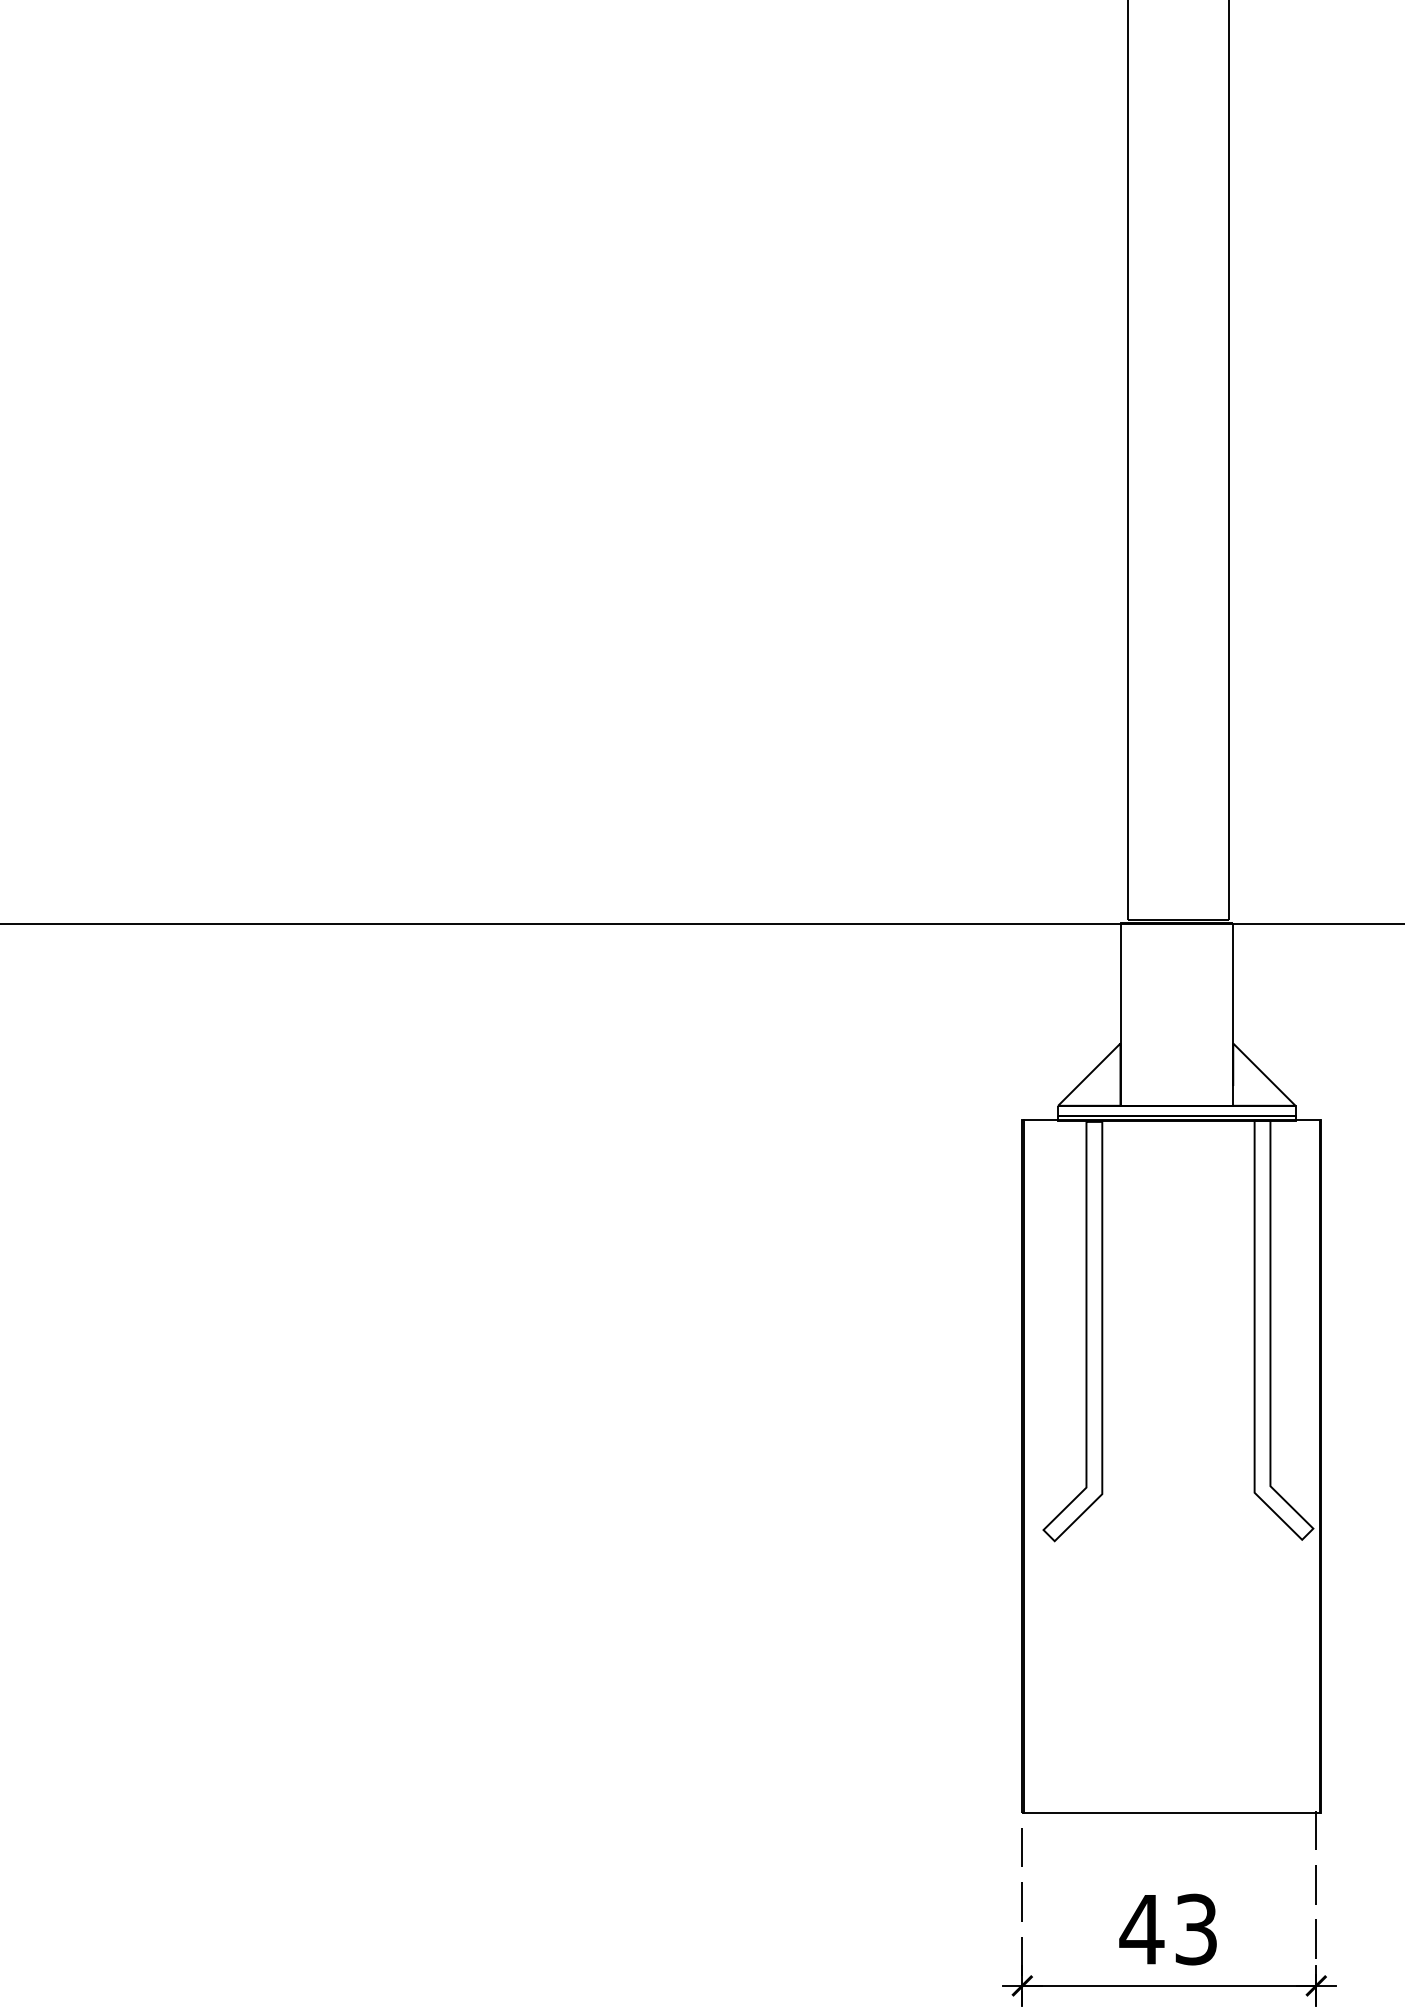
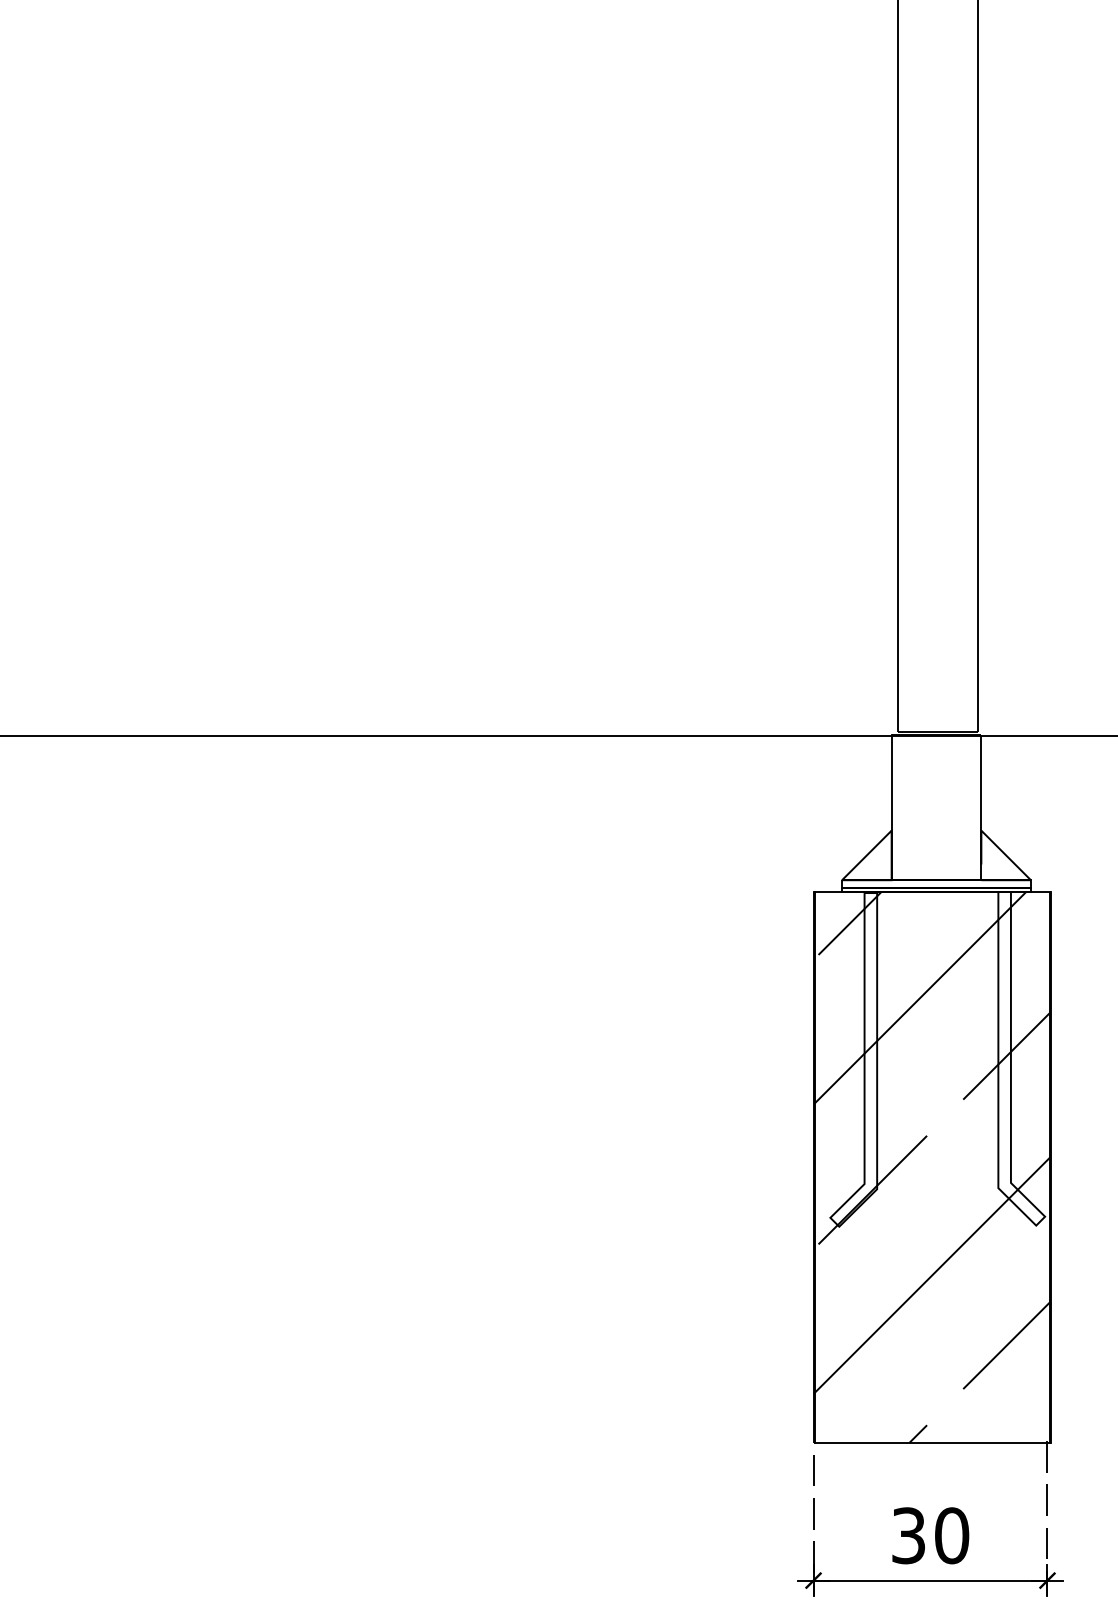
hatch: (1170, 1466) -> (931, 1167), added
text: (1168, 1929) -> (929, 1535), 43 -> 30

